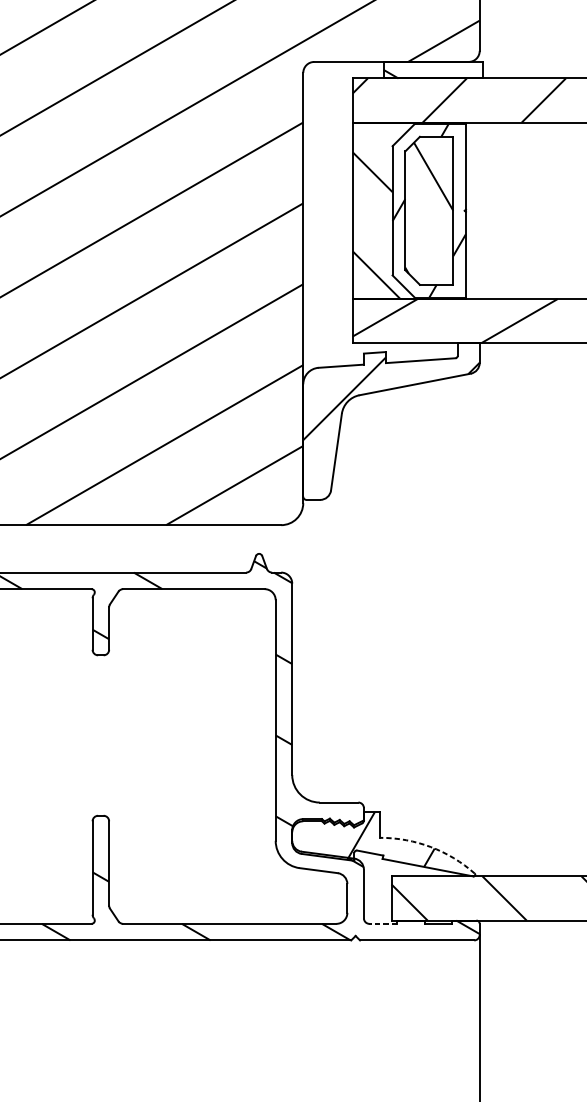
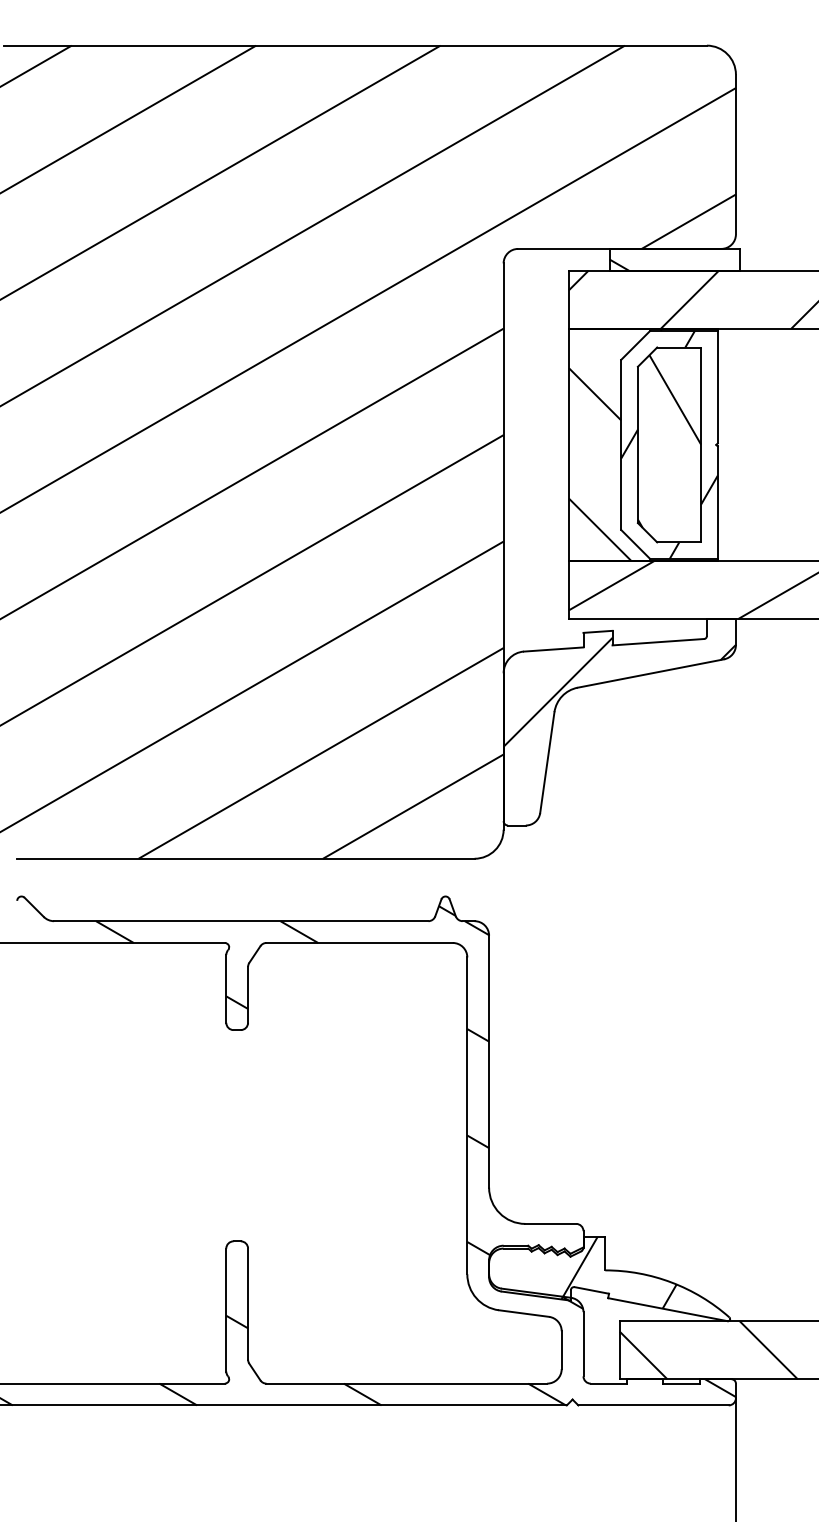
arc: (430, 847) -> (671, 1282), dashed -> solid
line: (382, 923) -> (608, 1383), dashed -> solid

